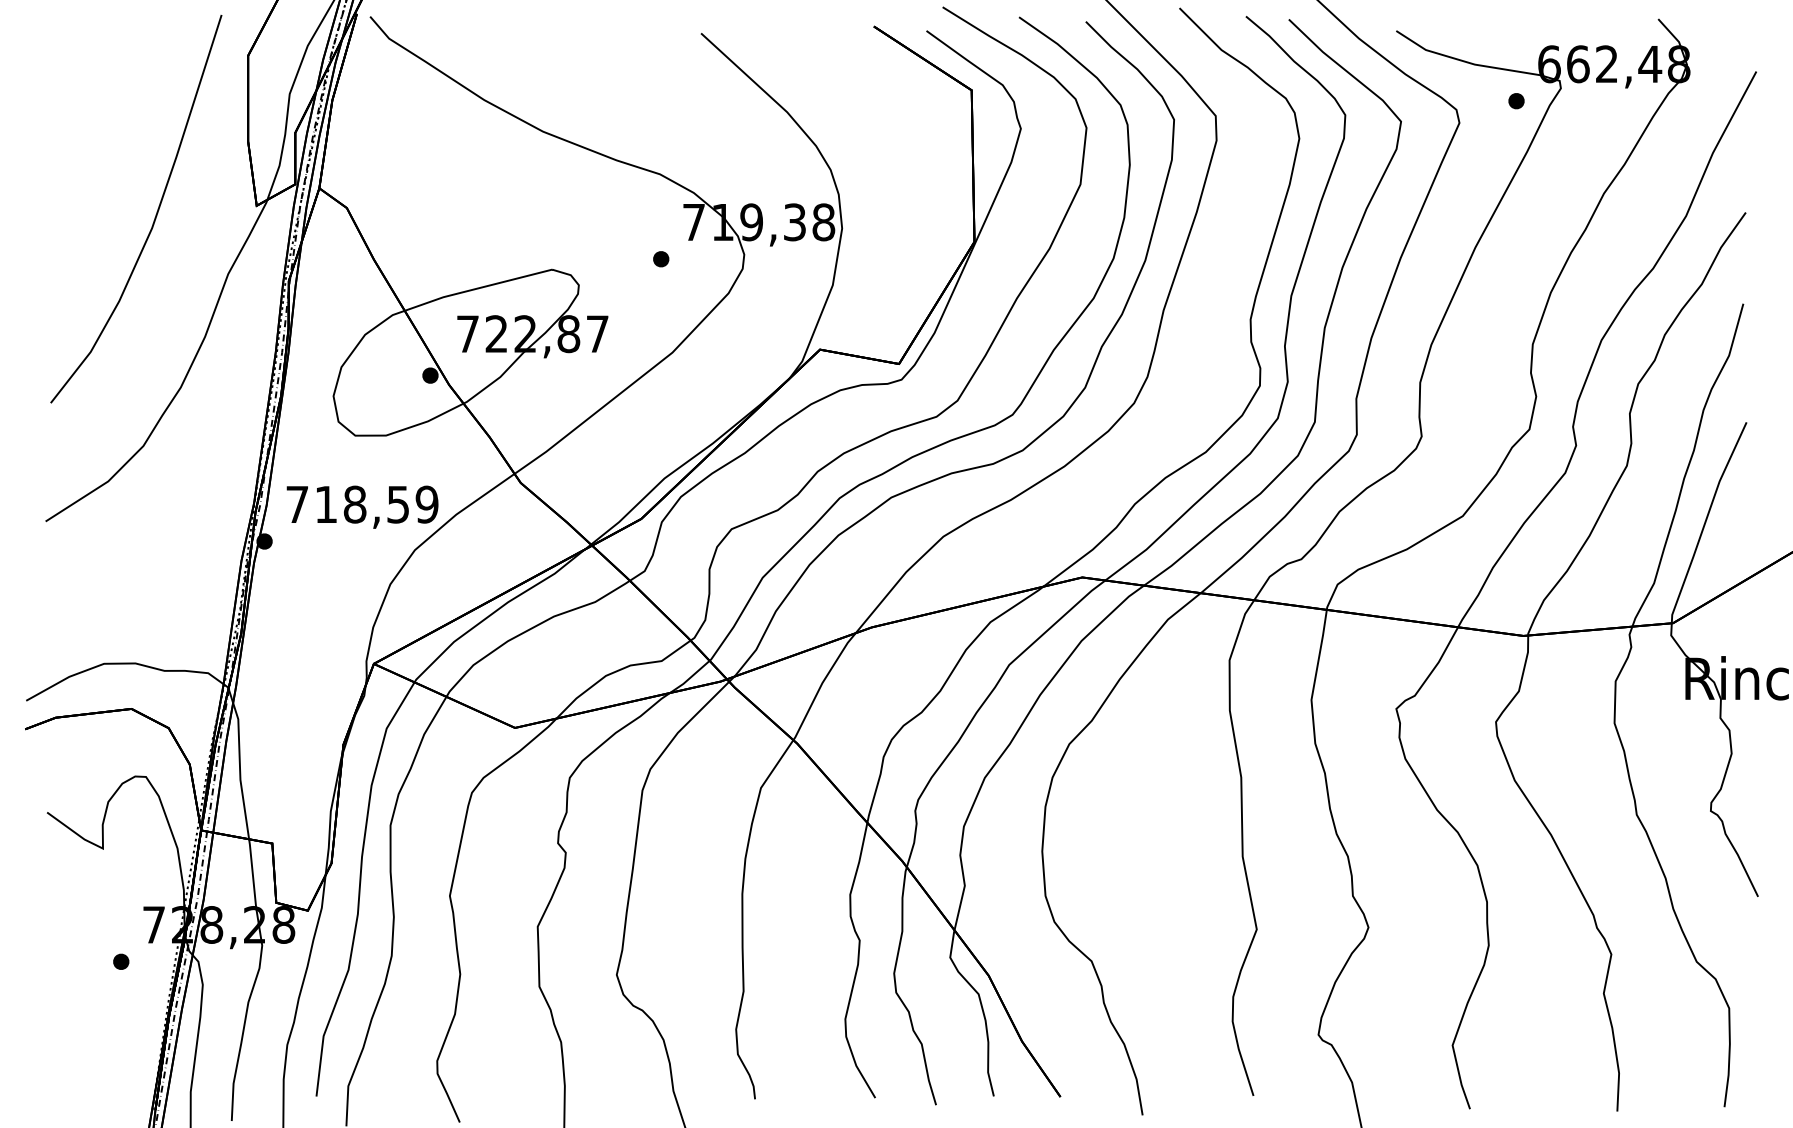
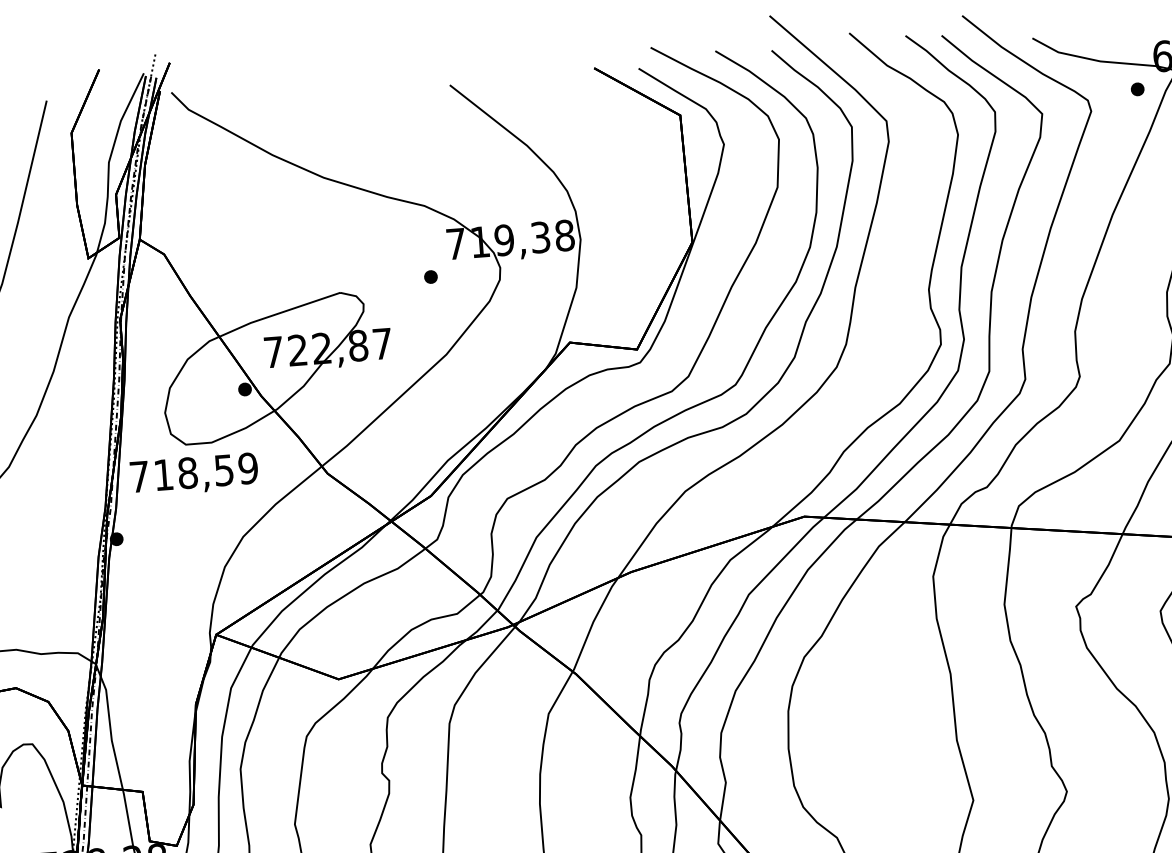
text: (362, 506) -> (194, 474), moved

